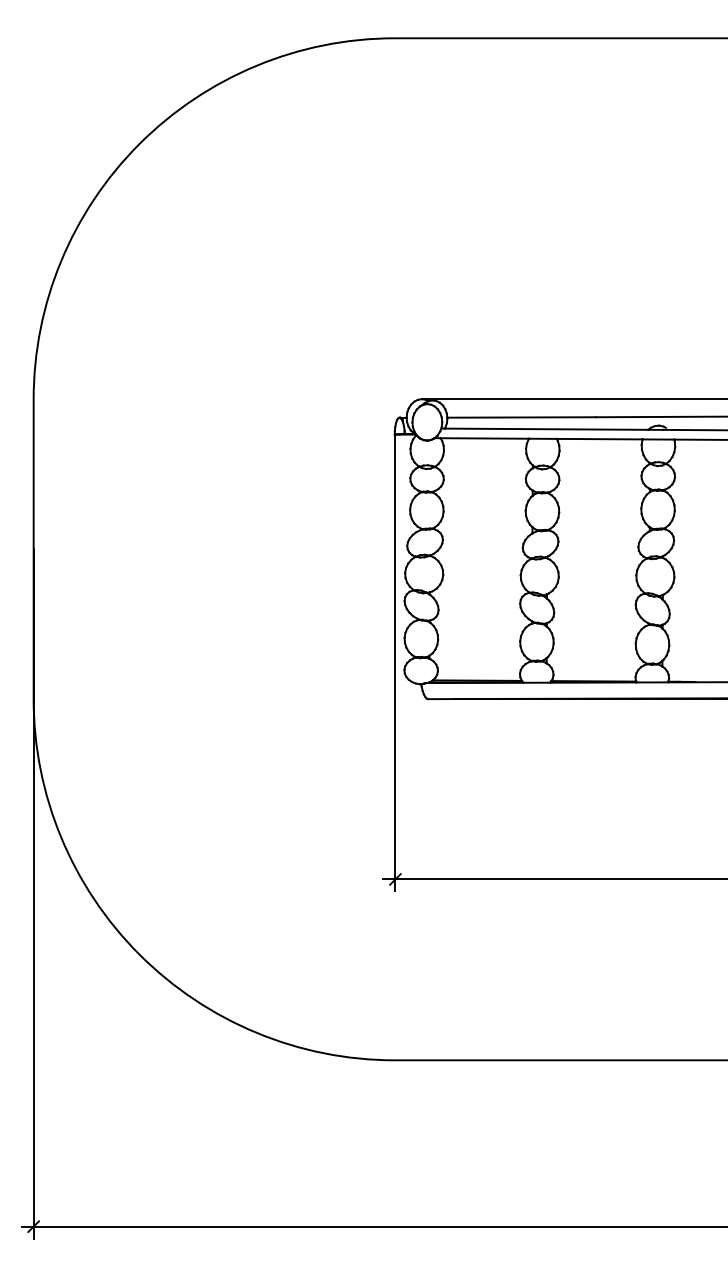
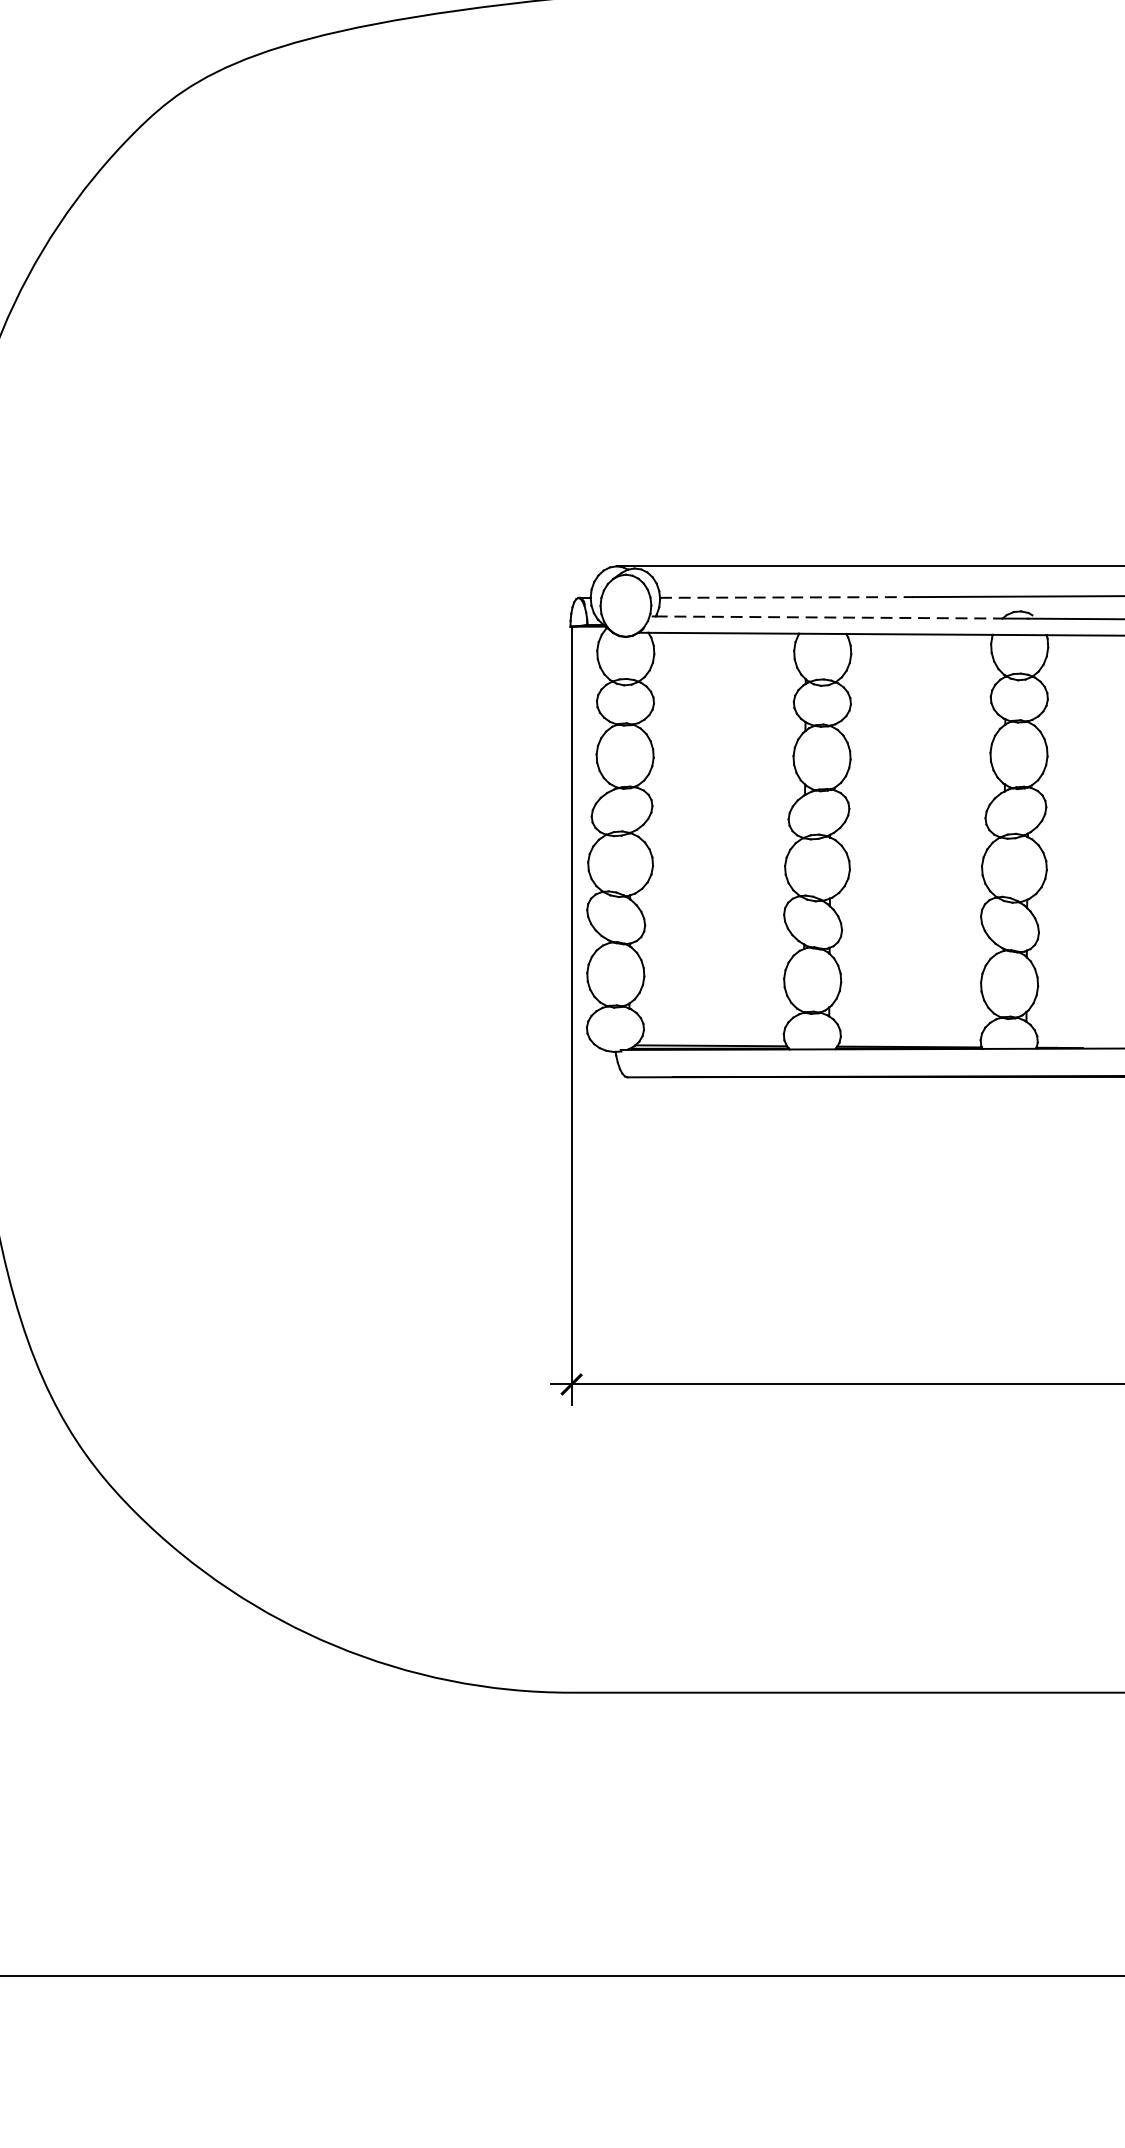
line: (522, 417) -> (788, 597), solid -> dashed
line: (546, 429) -> (828, 617), solid -> dashed

